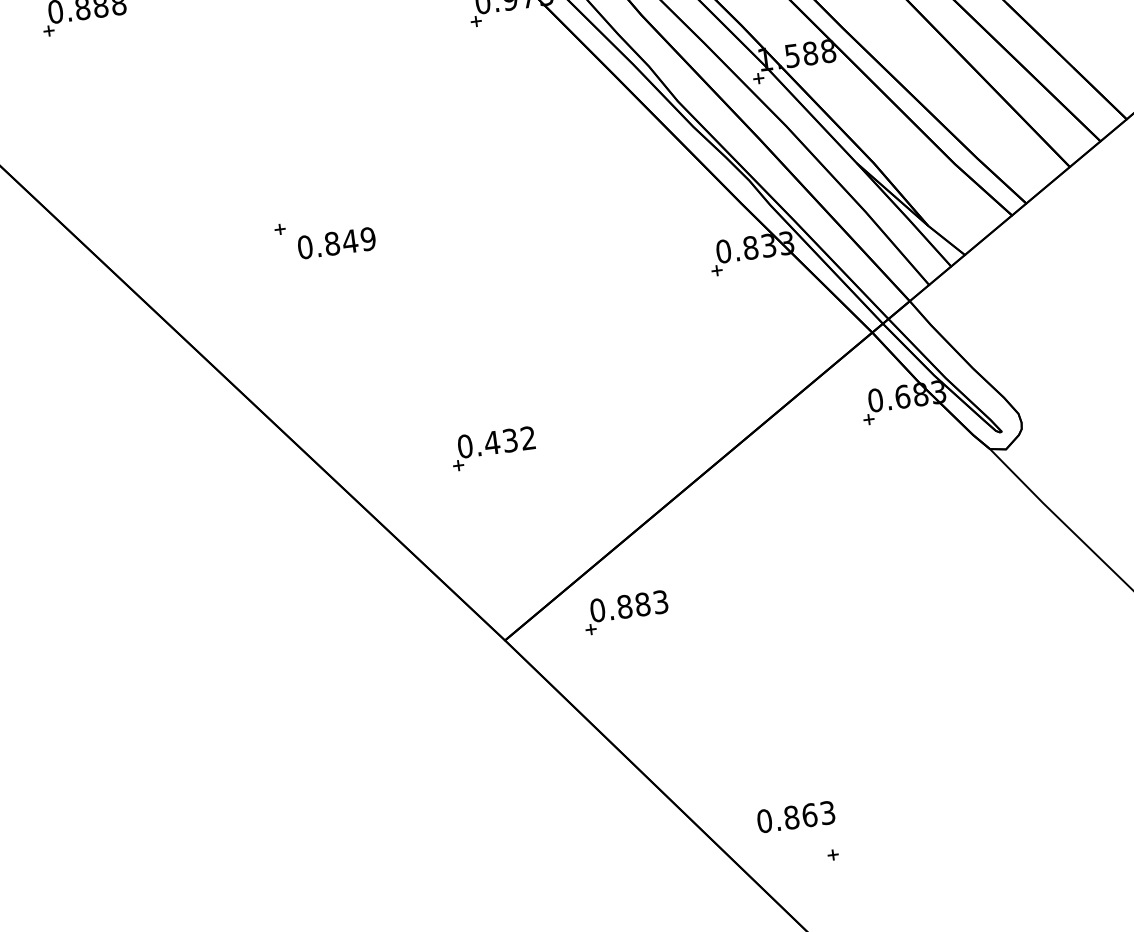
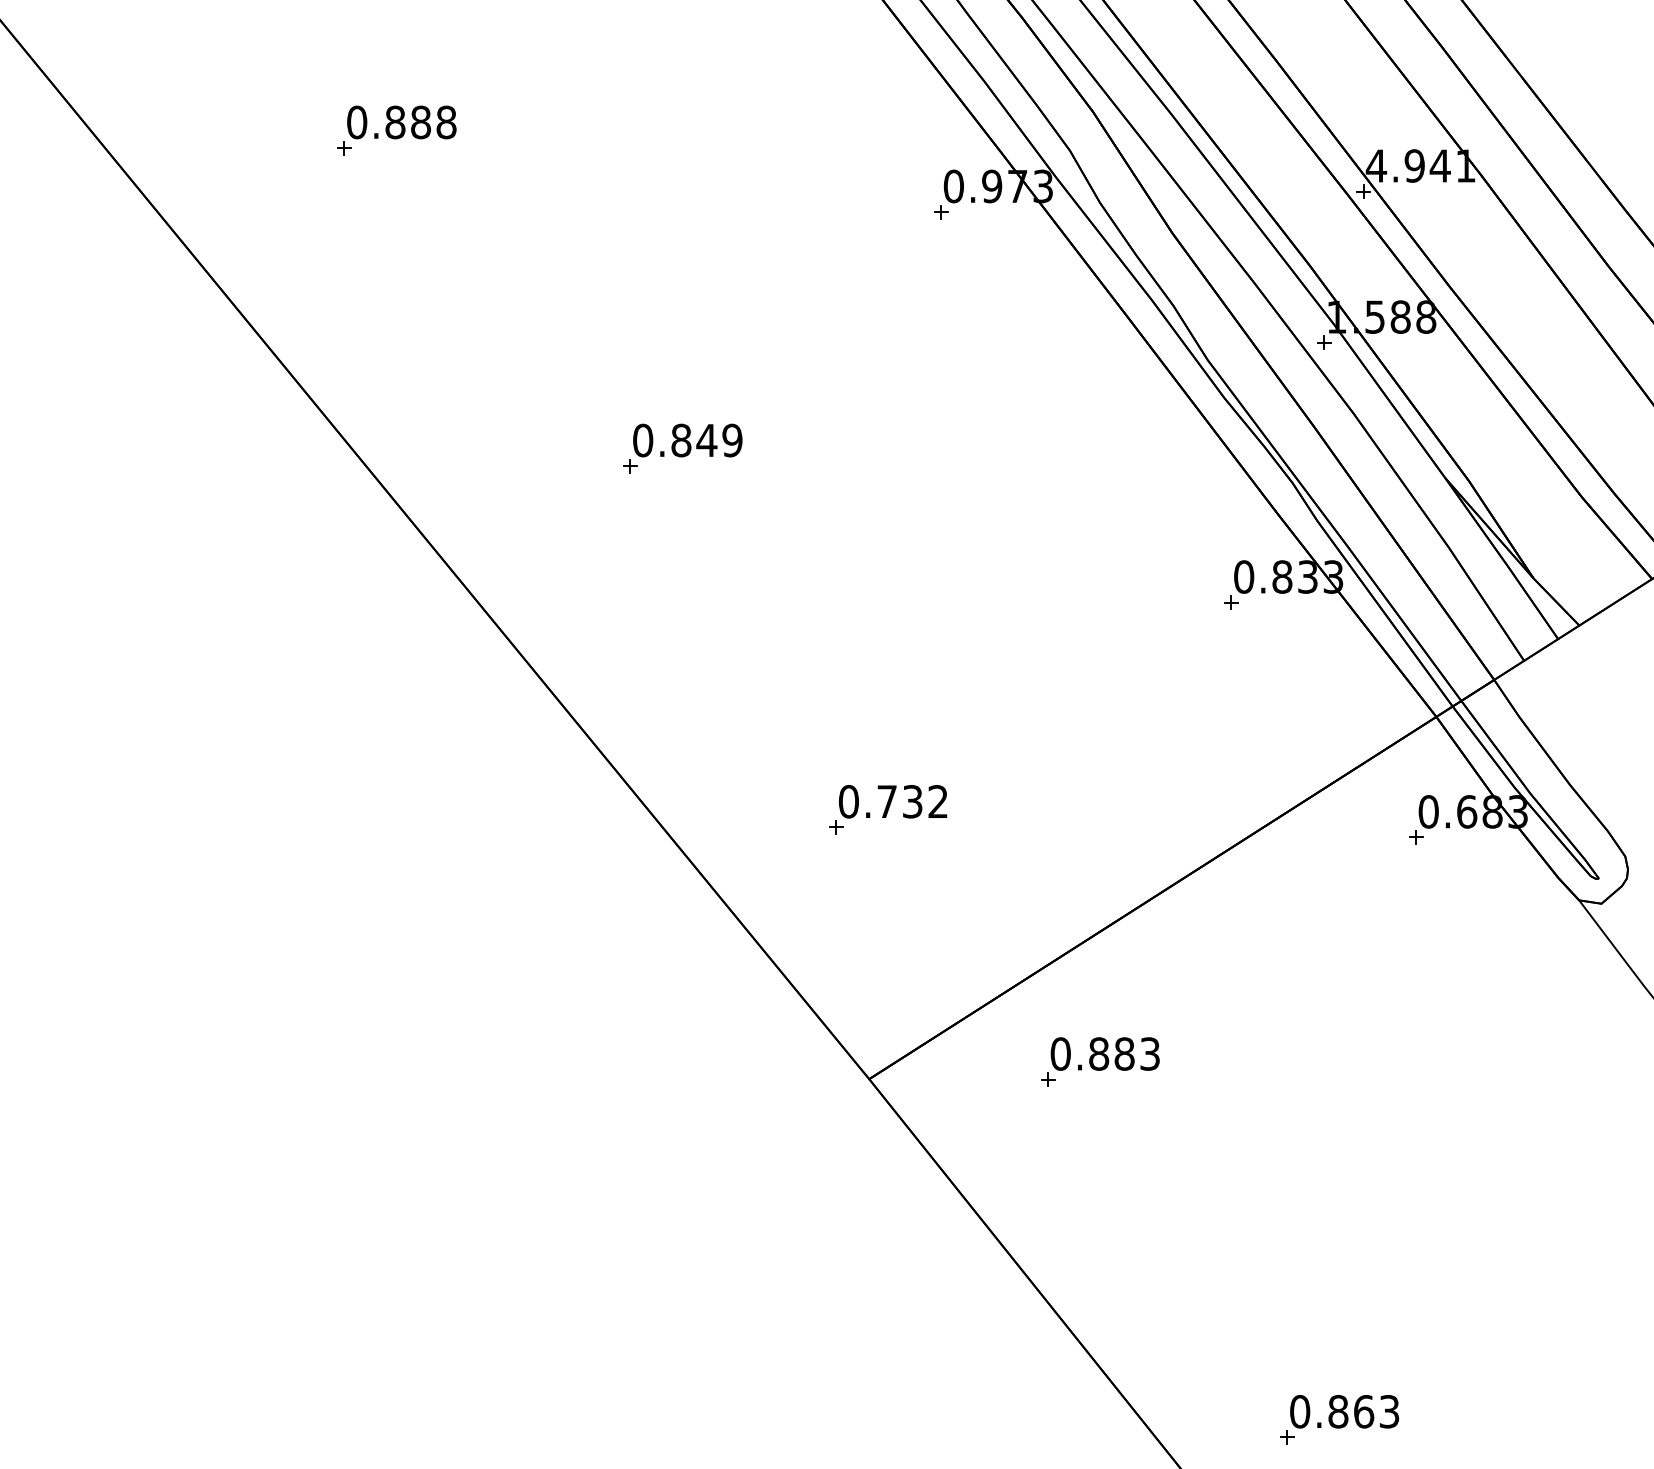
text: (336, 243) -> (687, 440), moved
text: (491, 442) -> (886, 801), 0.432 -> 0.732
part: (626, 611) -> (1100, 1061), moved
text: (796, 816) -> (1344, 1411), moved

